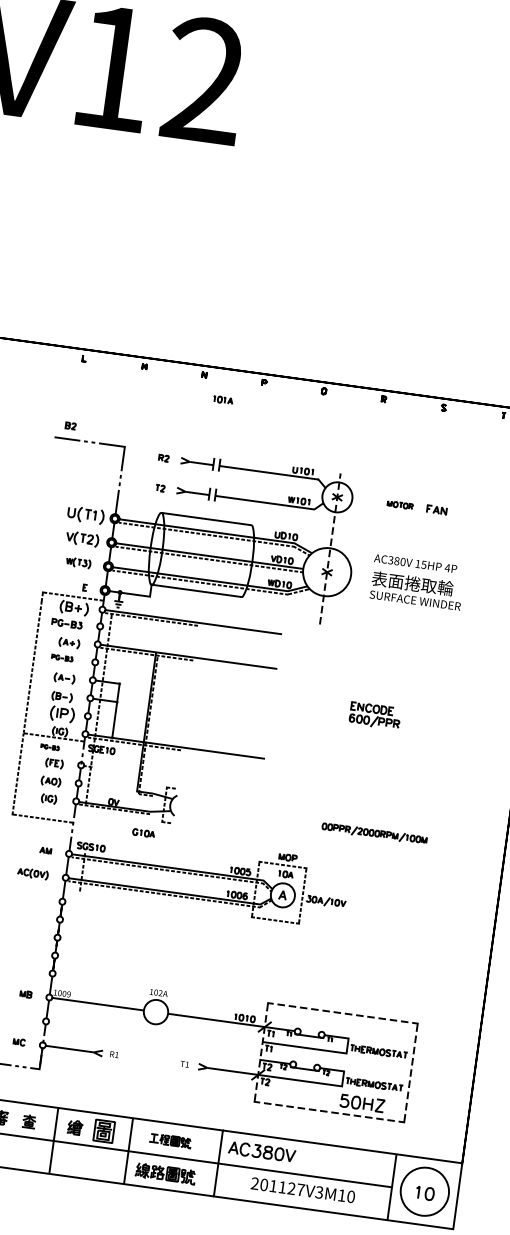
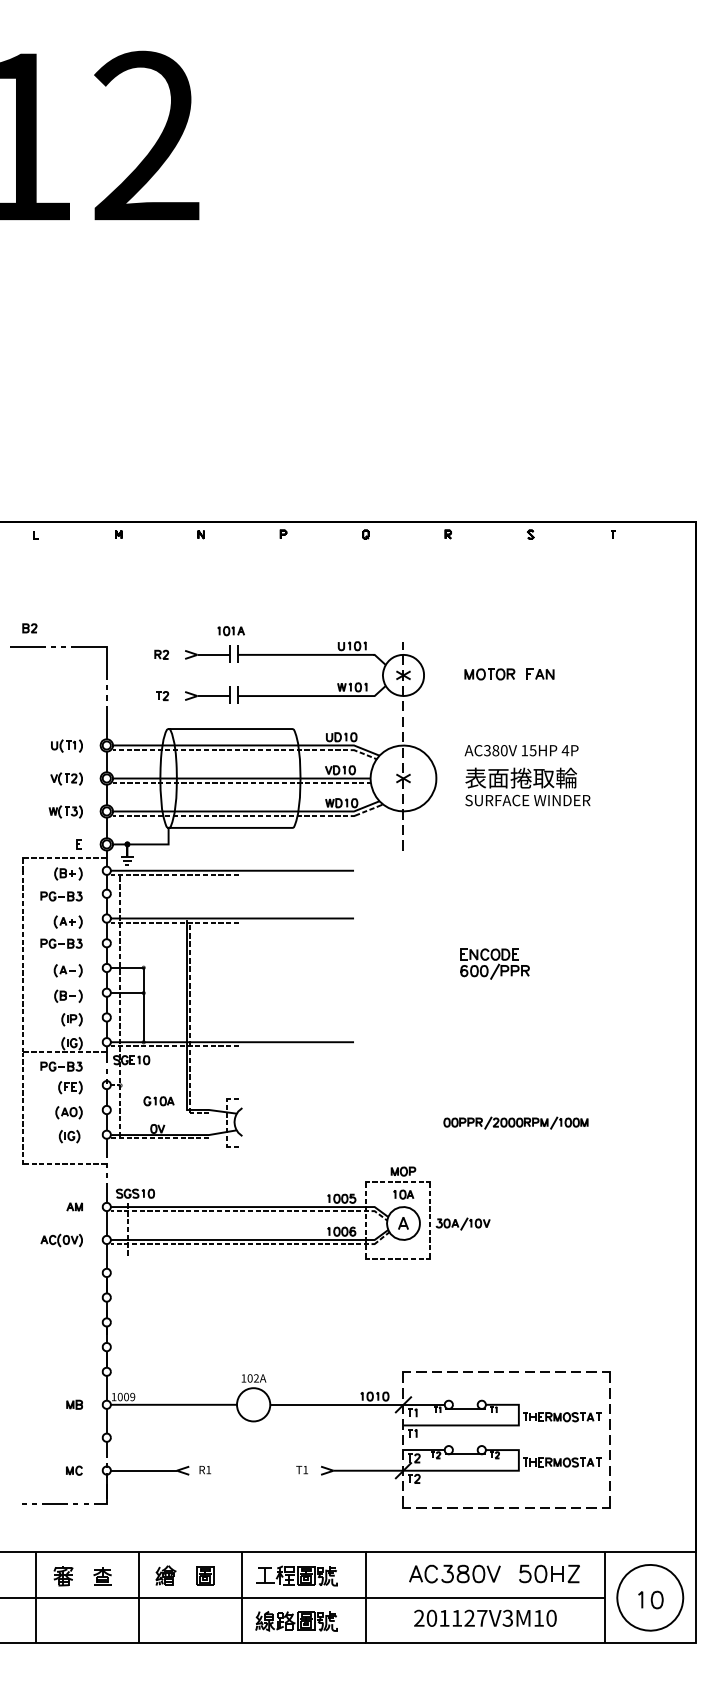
part: (222, 400) -> (230, 631), moved
part: (399, 505) -> (489, 674), size x1.43
part: (85, 514) -> (66, 745), size x0.62
part: (82, 538) -> (66, 778), size x0.71
part: (74, 607) -> (68, 873), size x0.71
part: (62, 658) -> (61, 943), size x1.43
part: (62, 714) -> (71, 1019), size x0.62
part: (50, 747) -> (61, 1066), size x1.67
part: (143, 833) -> (158, 1101), moved
part: (362, 1103) -> (549, 1573), moved
part: (104, 1131) -> (205, 1575), size x0.62
part: (170, 1140) -> (296, 1575), size x1.43
part: (261, 1151) -> (454, 1573), moved

